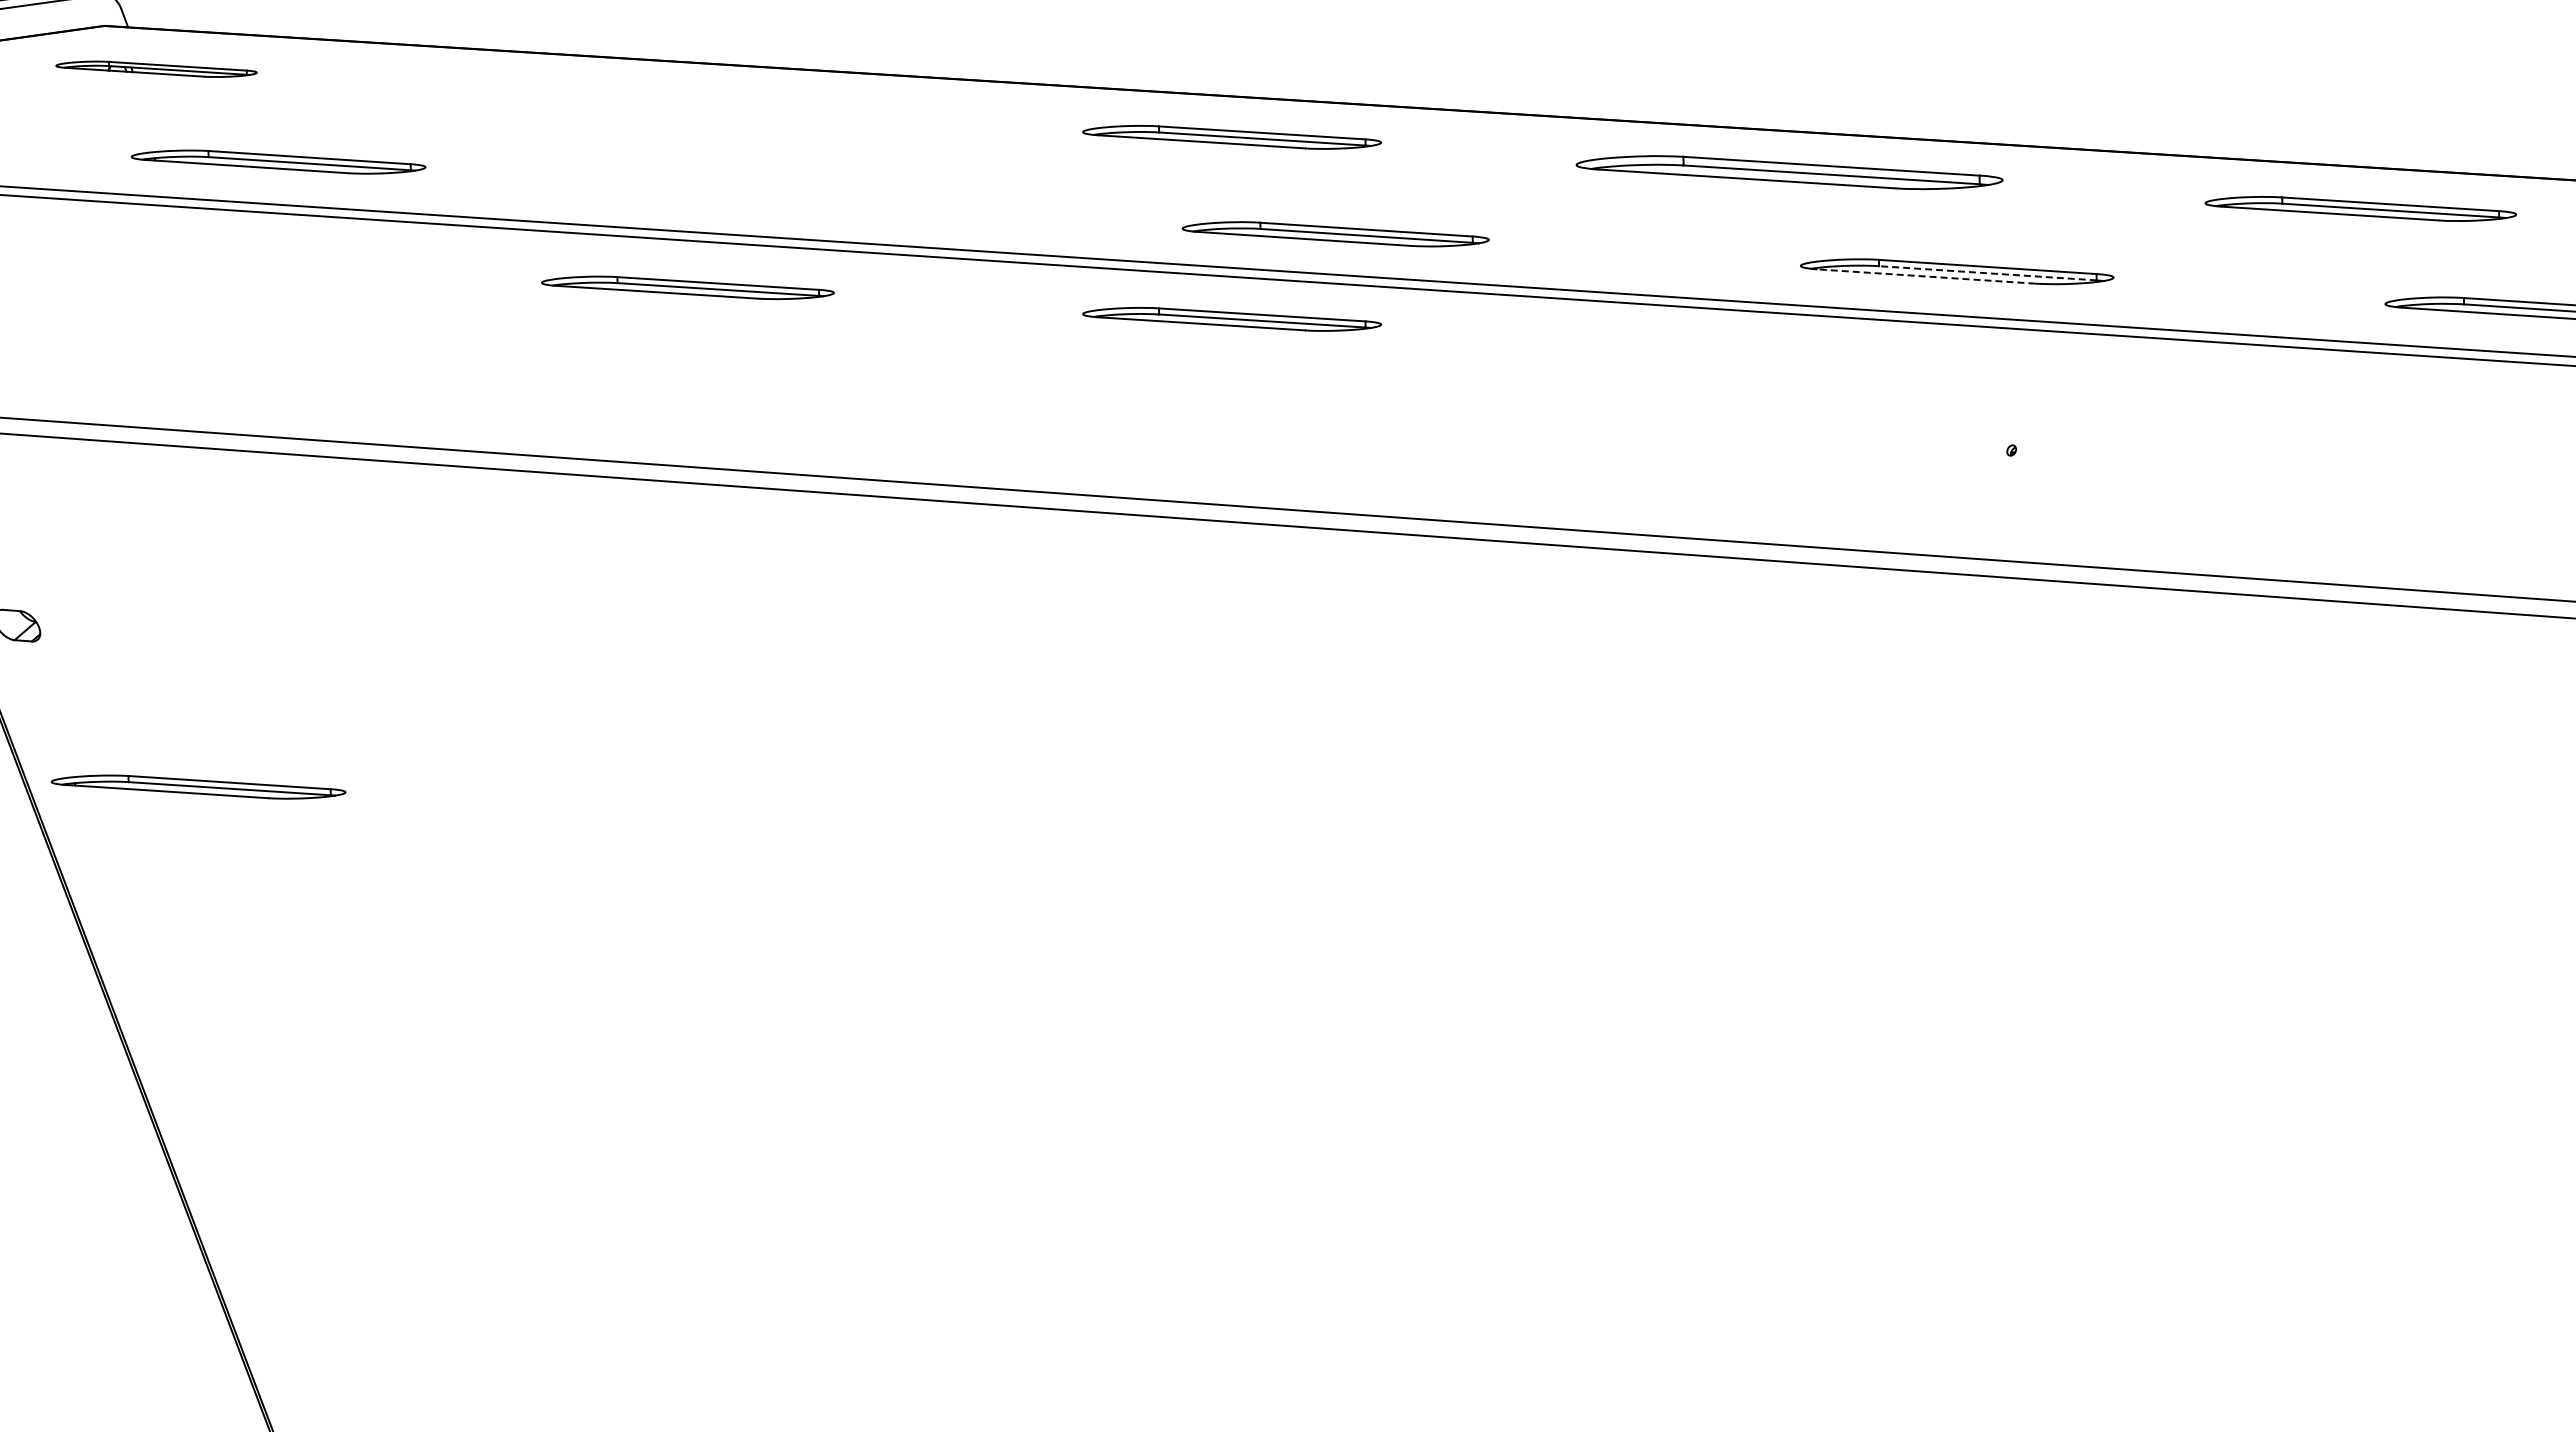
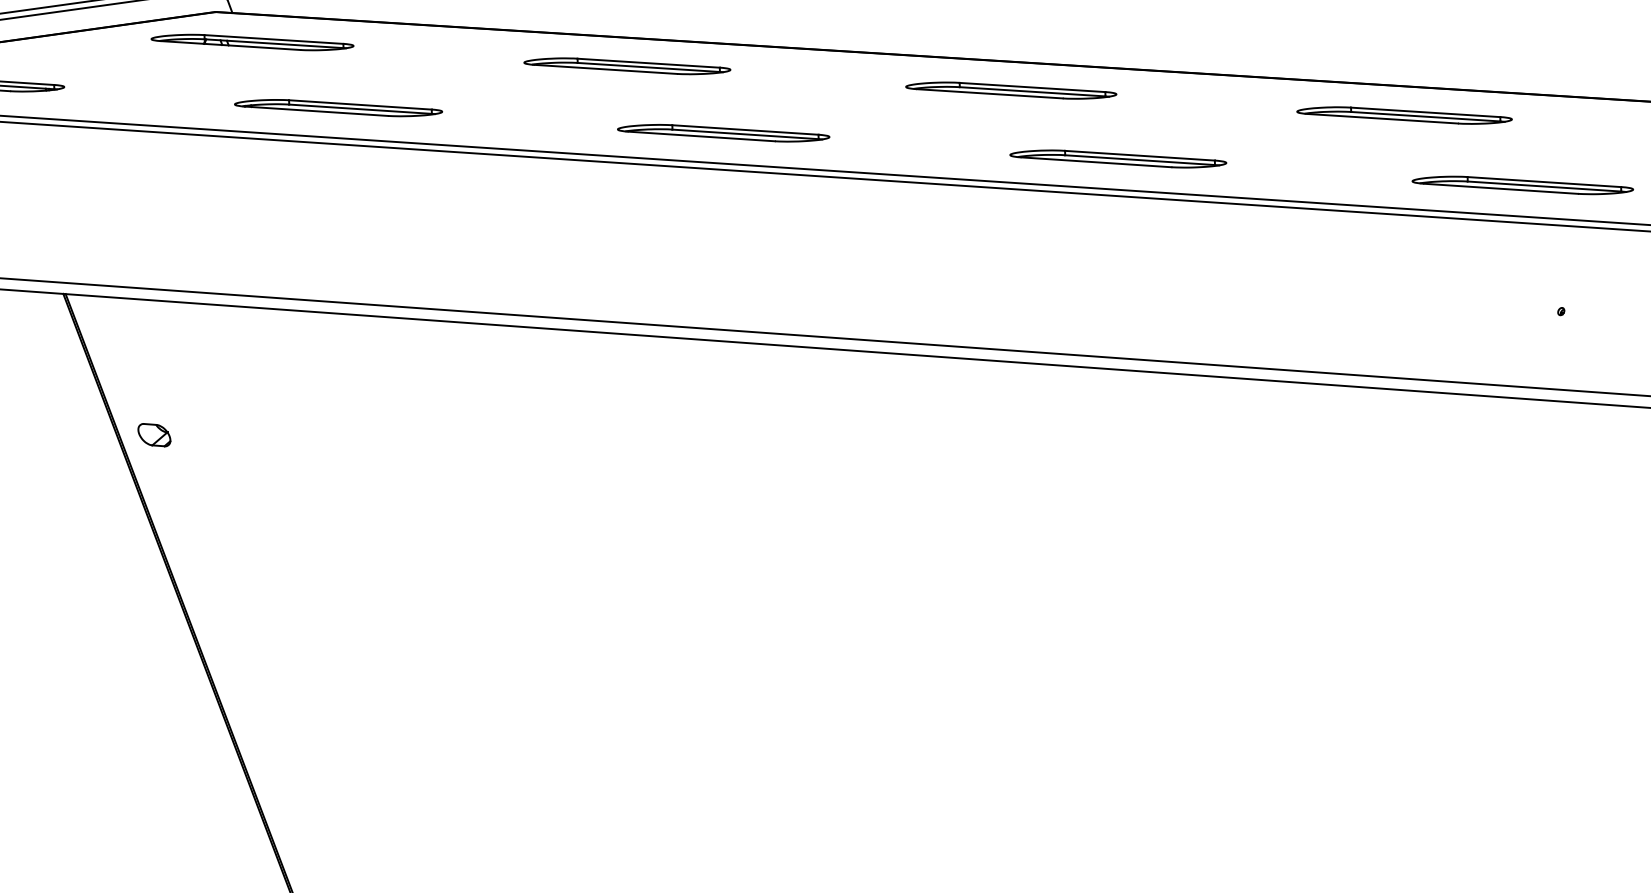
part: (156, 69) -> (252, 42), size x1.43
part: (1789, 172) -> (1404, 115), size x0.71
part: (824, 197) -> (723, 133), added
part: (1335, 234) -> (1118, 159), moved
line: (1987, 273) -> (1544, 186), dashed -> solid
line: (1925, 276) -> (1500, 188), dashed -> solid
part: (687, 287) -> (627, 66), moved
part: (1231, 319) -> (1010, 219), removed
part: (198, 786) -> (282, 548), removed

